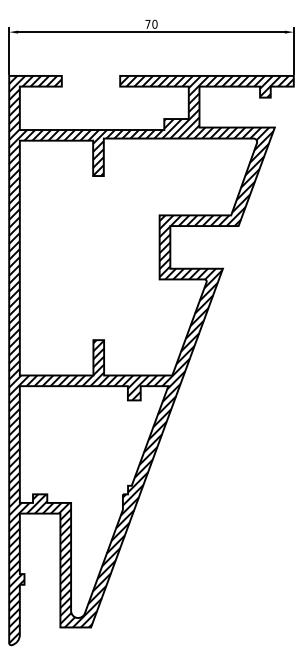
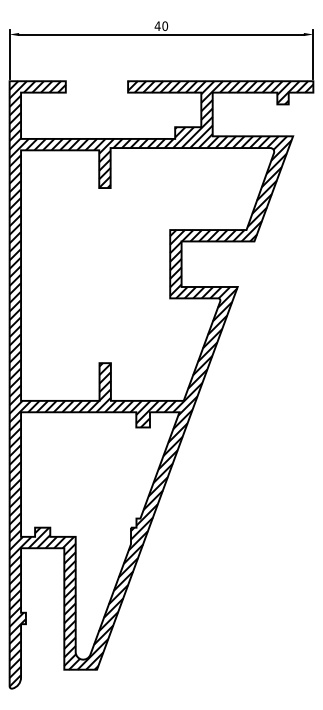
text: (147, 23) -> (157, 25), 70 -> 40

